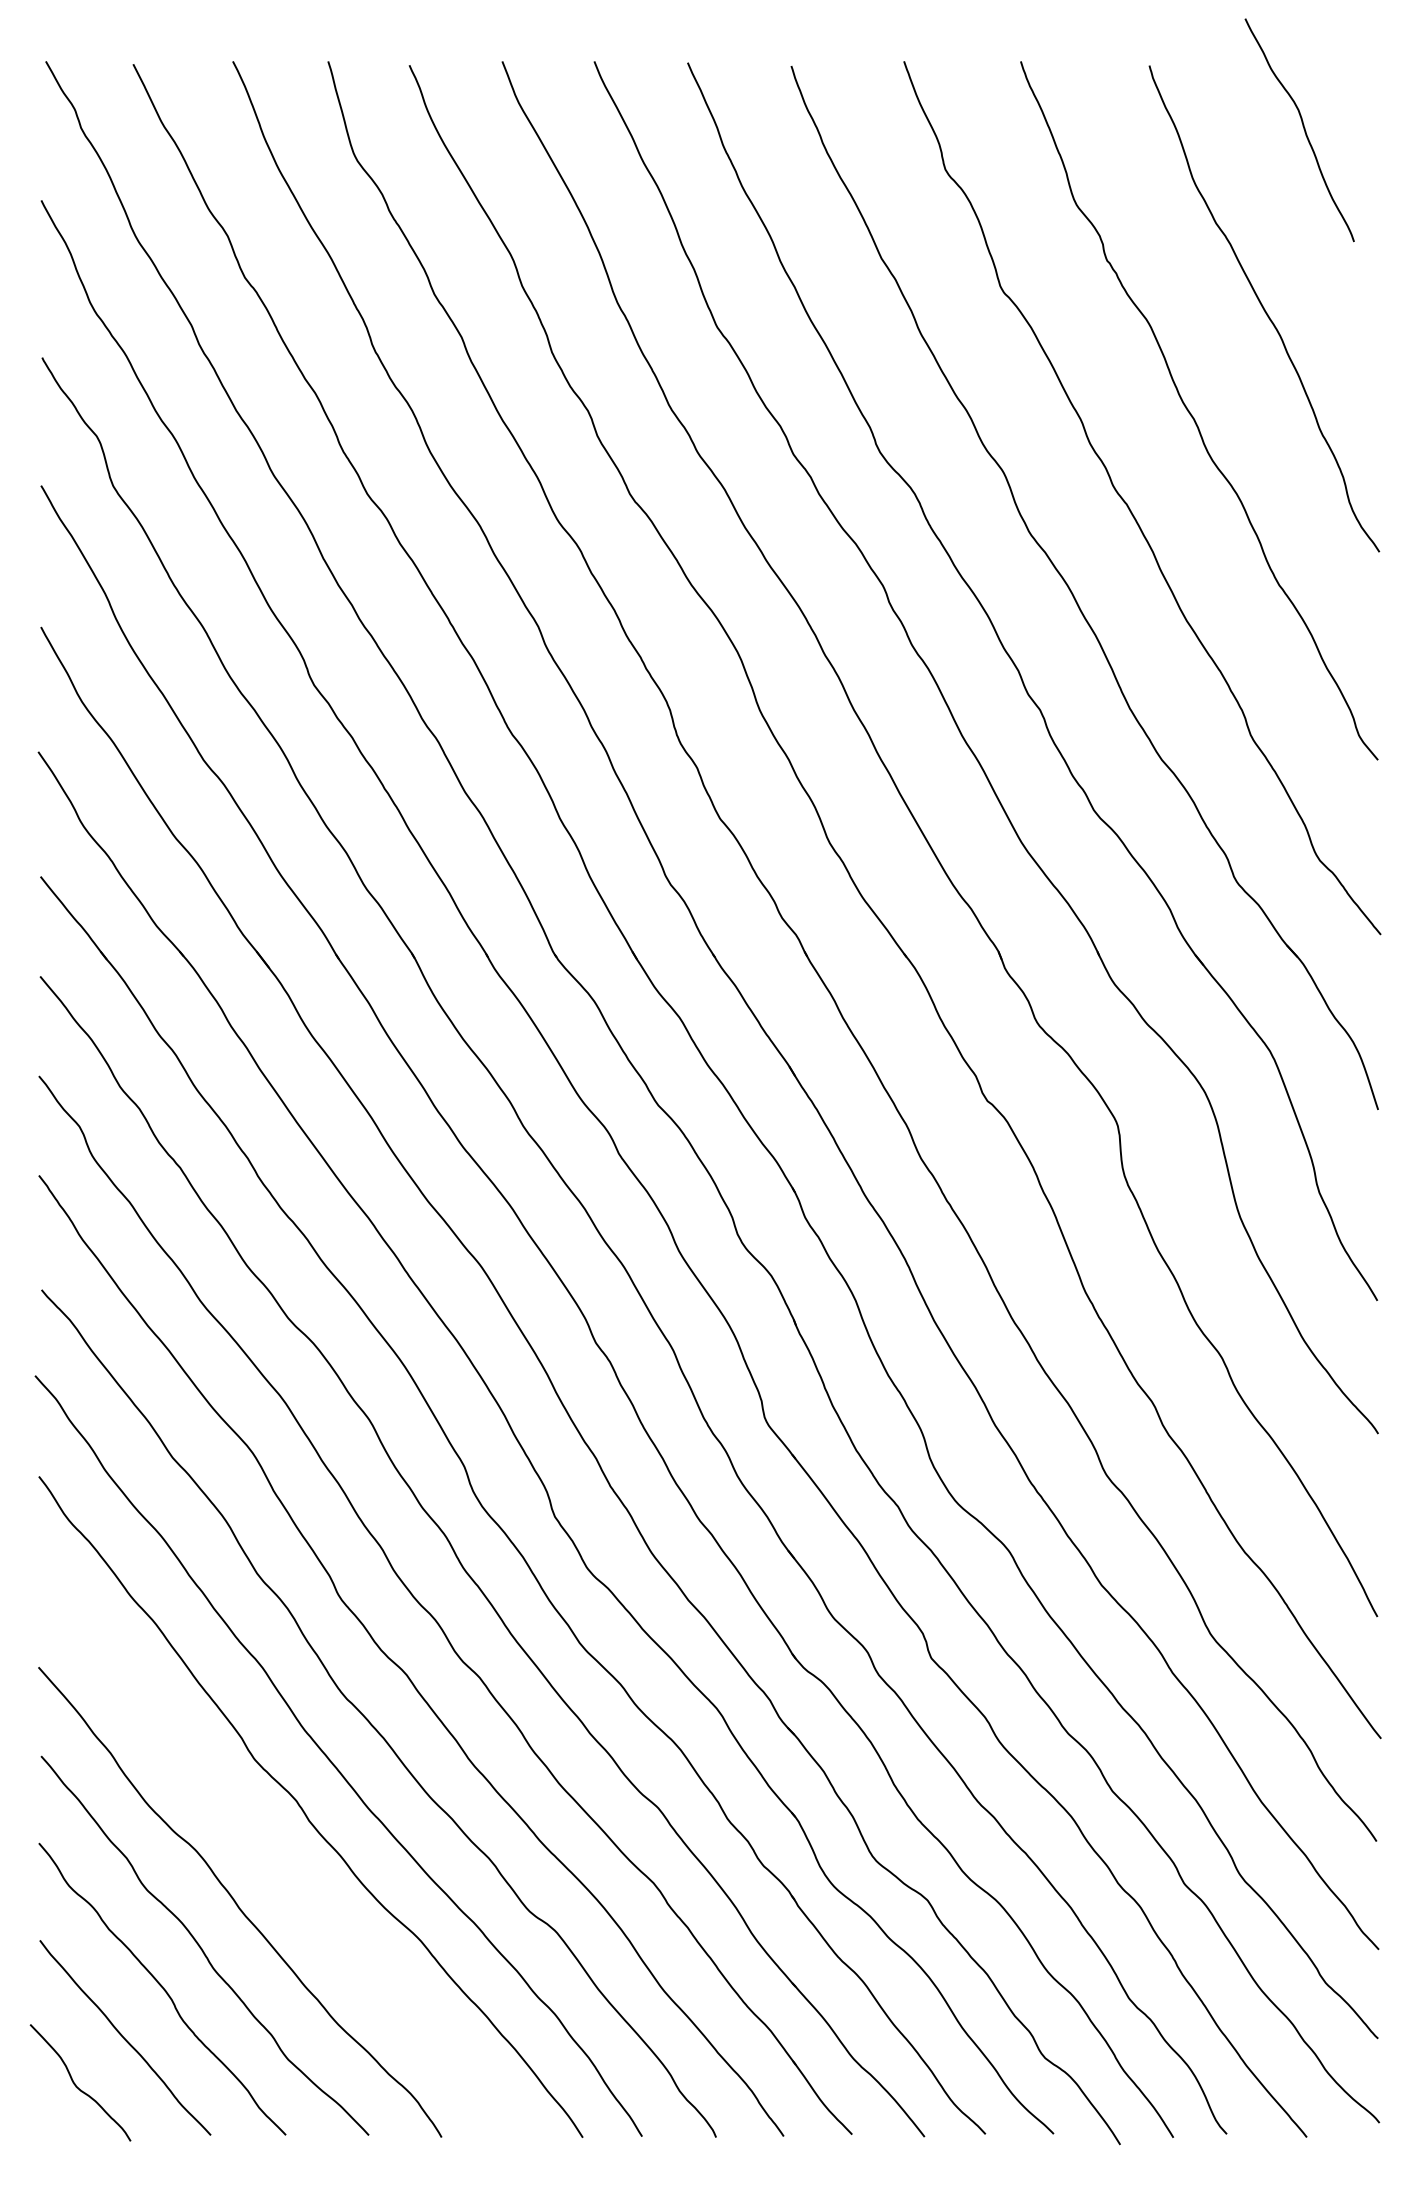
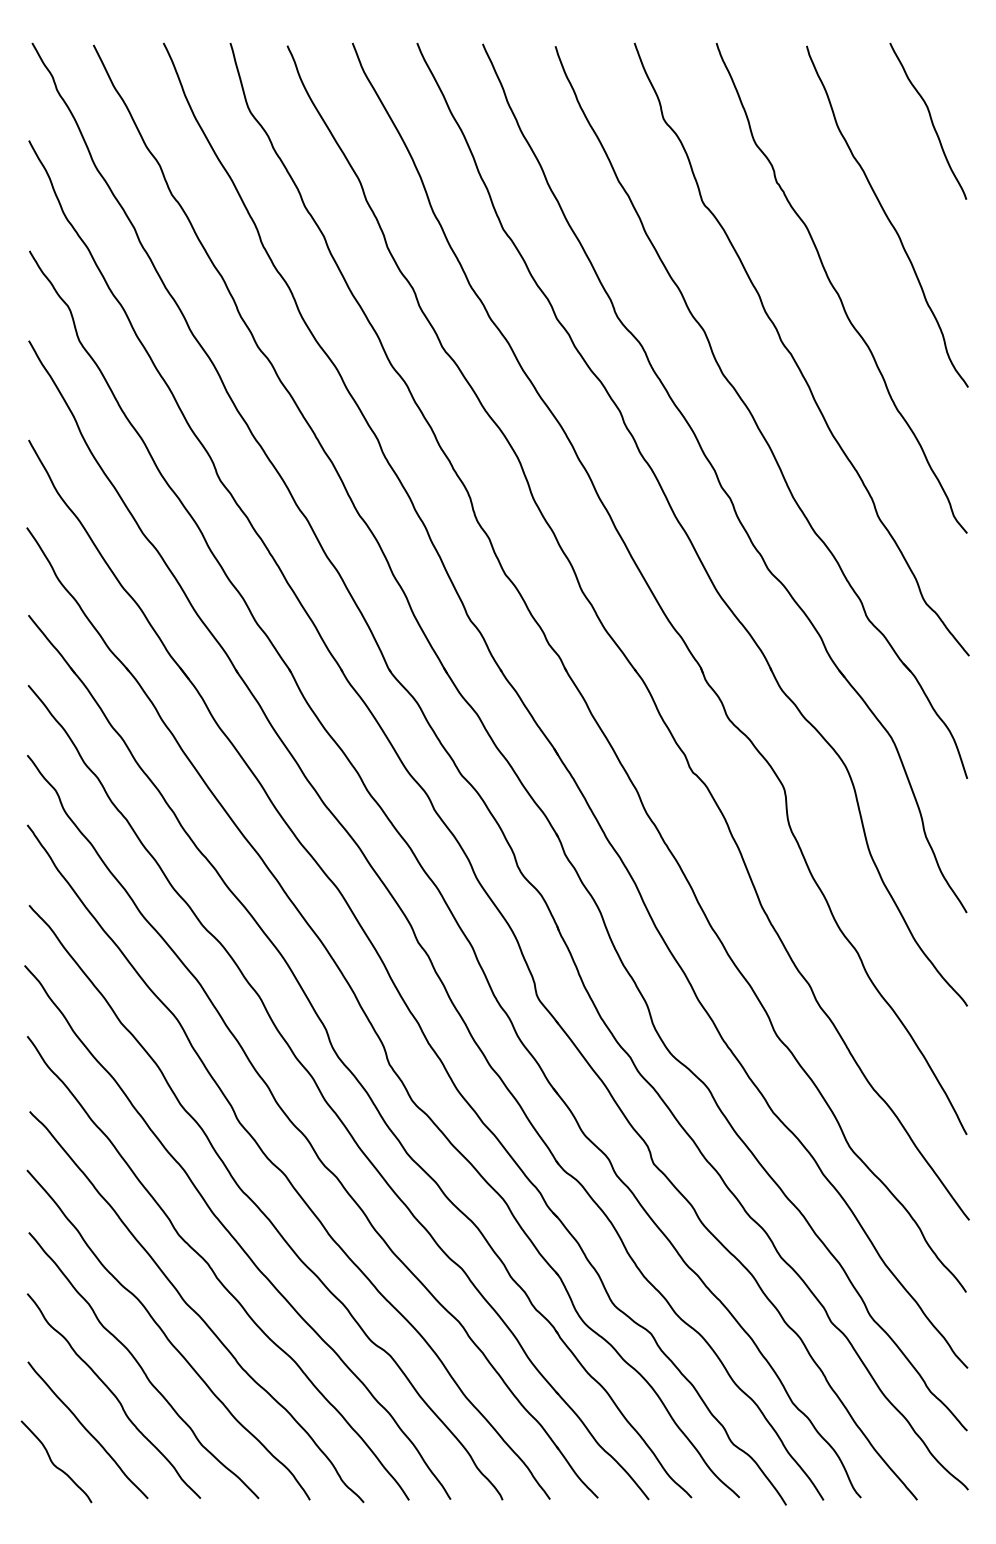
curve: (1302, 129) -> (930, 120), moved
curve: (275, 1865) -> (193, 1309), added

